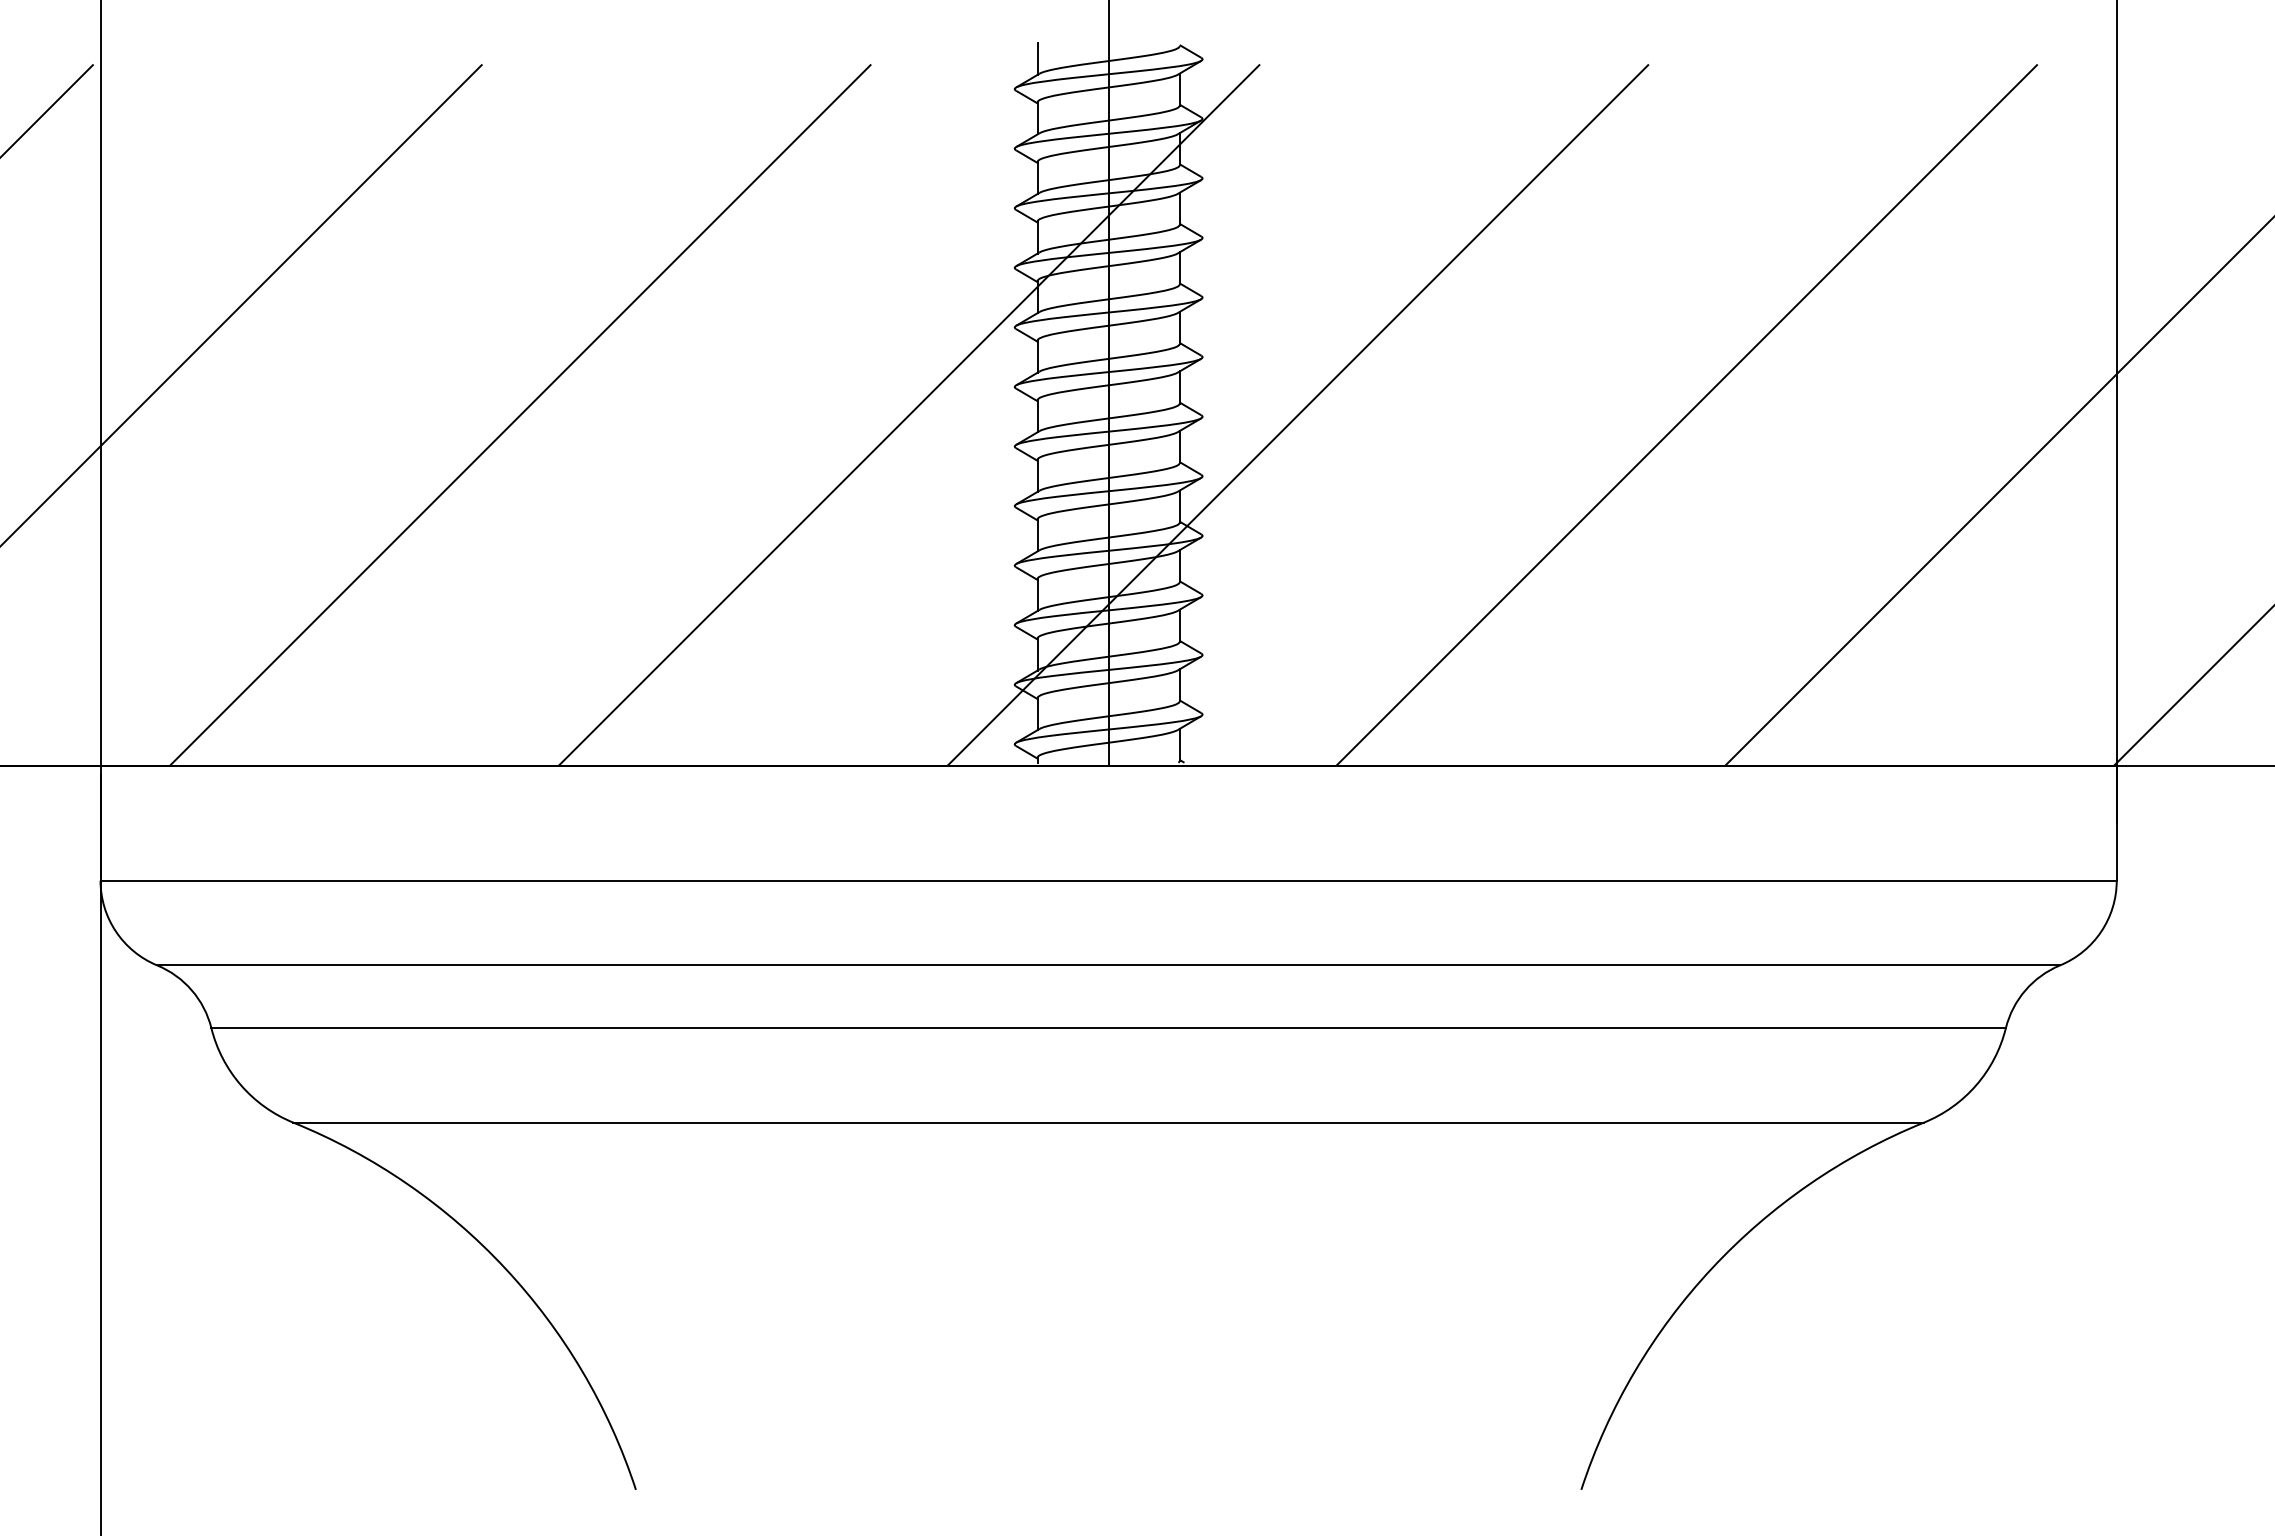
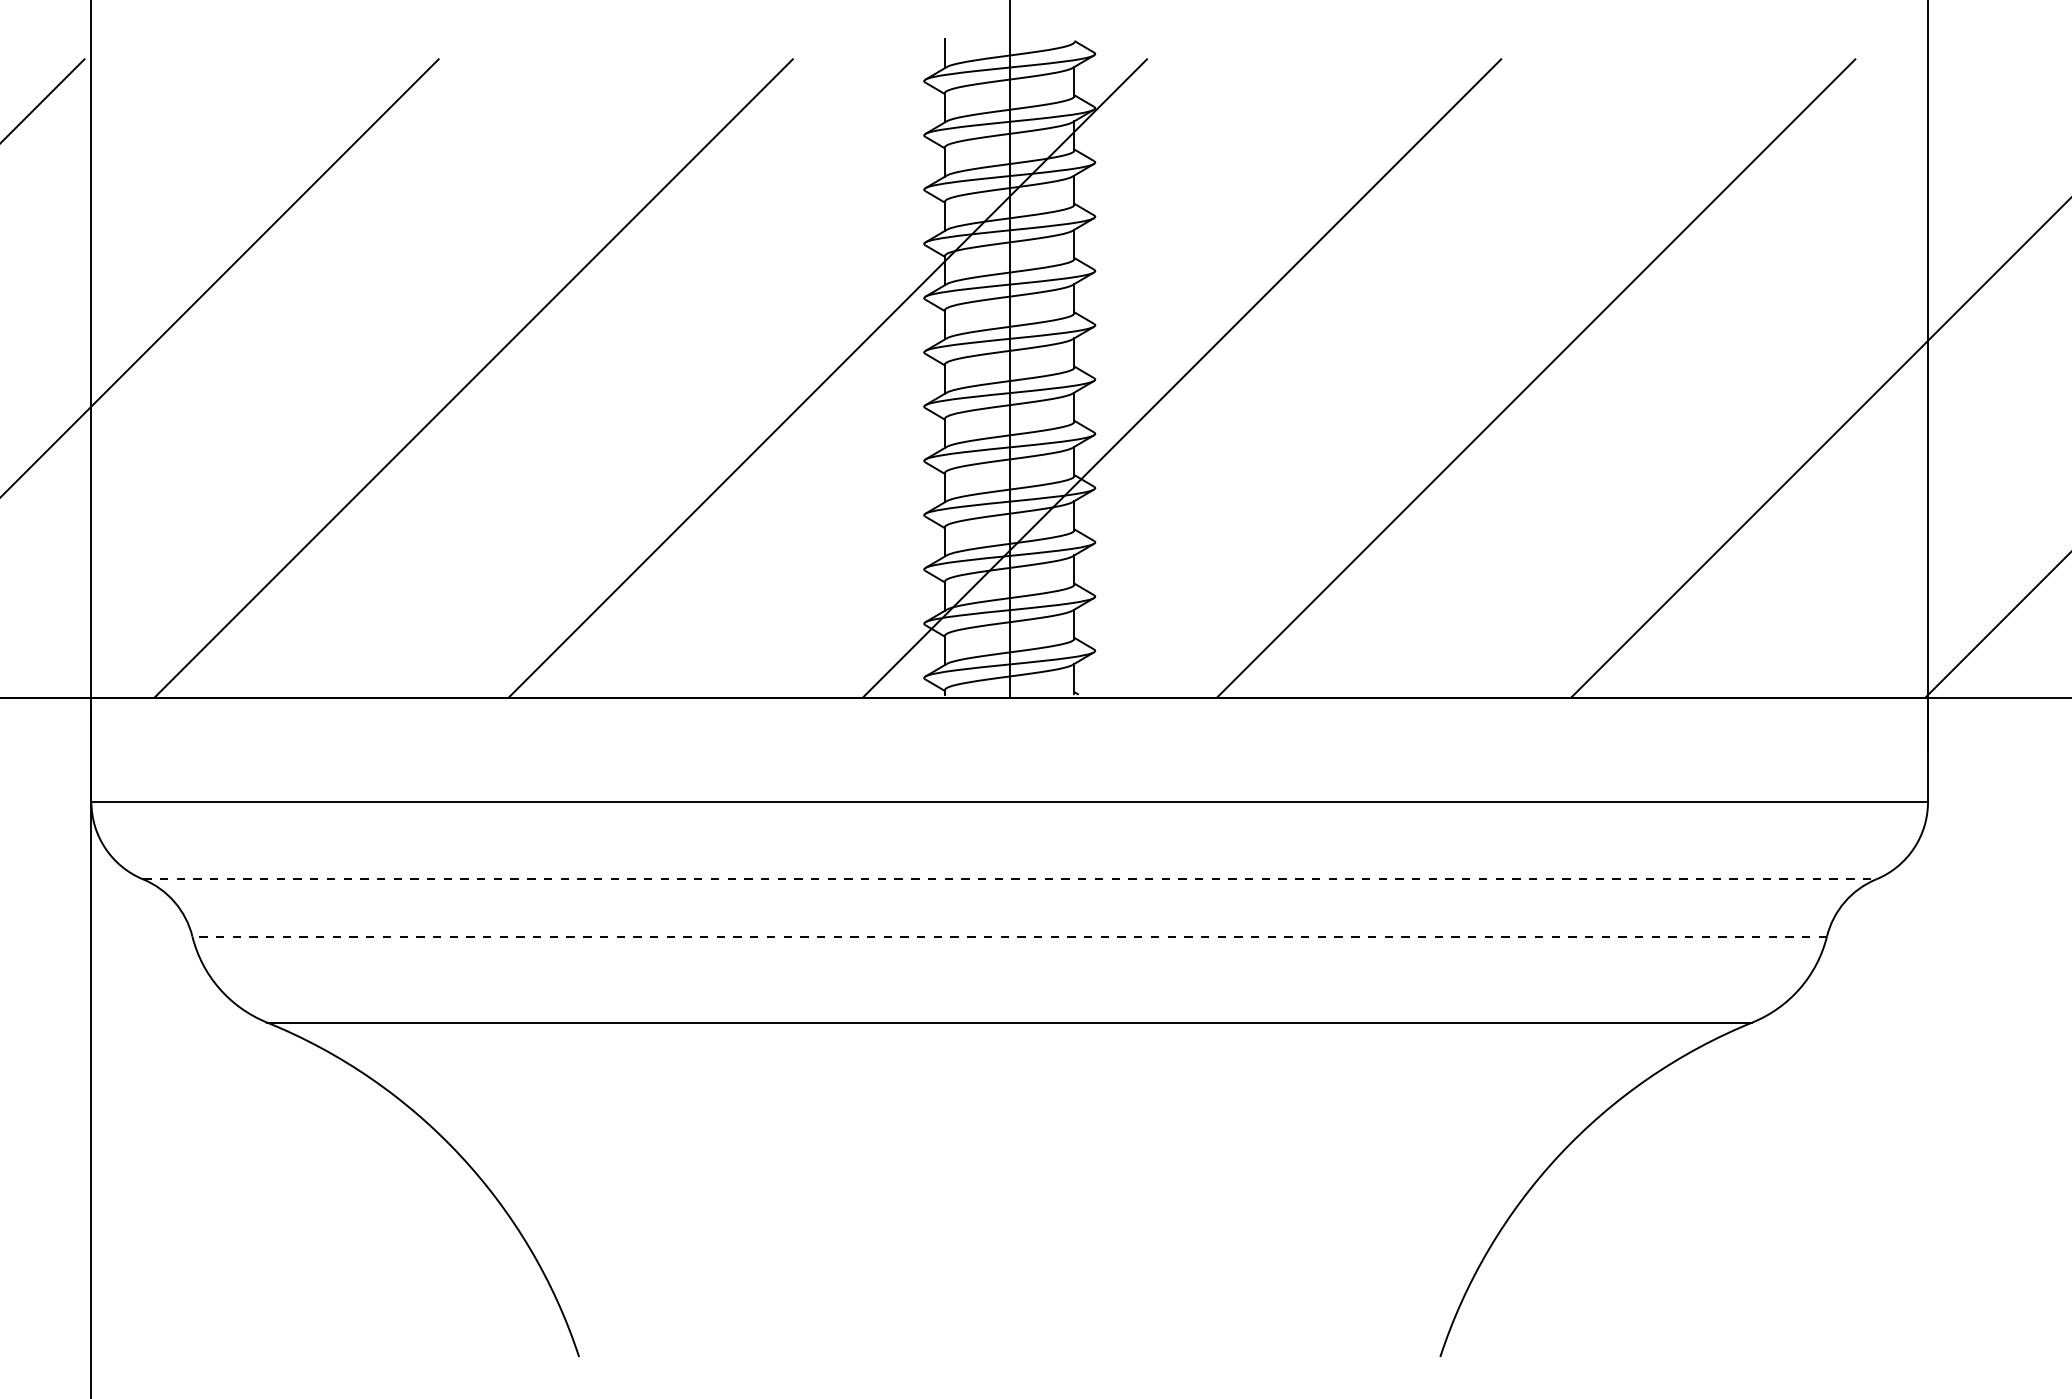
line: (1109, 965) -> (1010, 879), solid -> dashed
line: (1108, 1028) -> (1009, 936), solid -> dashed

